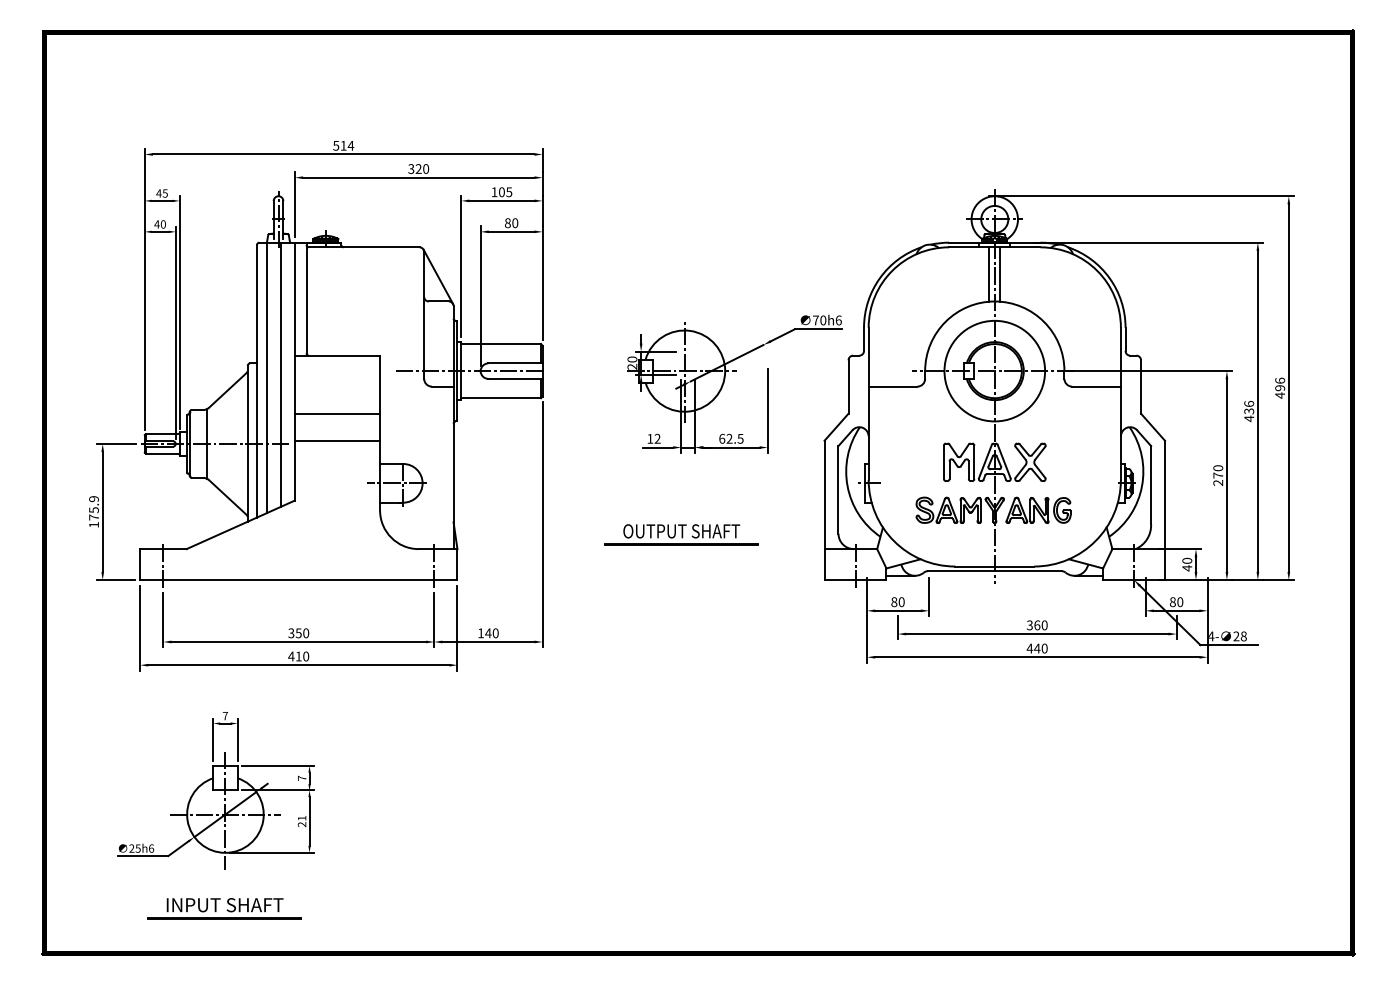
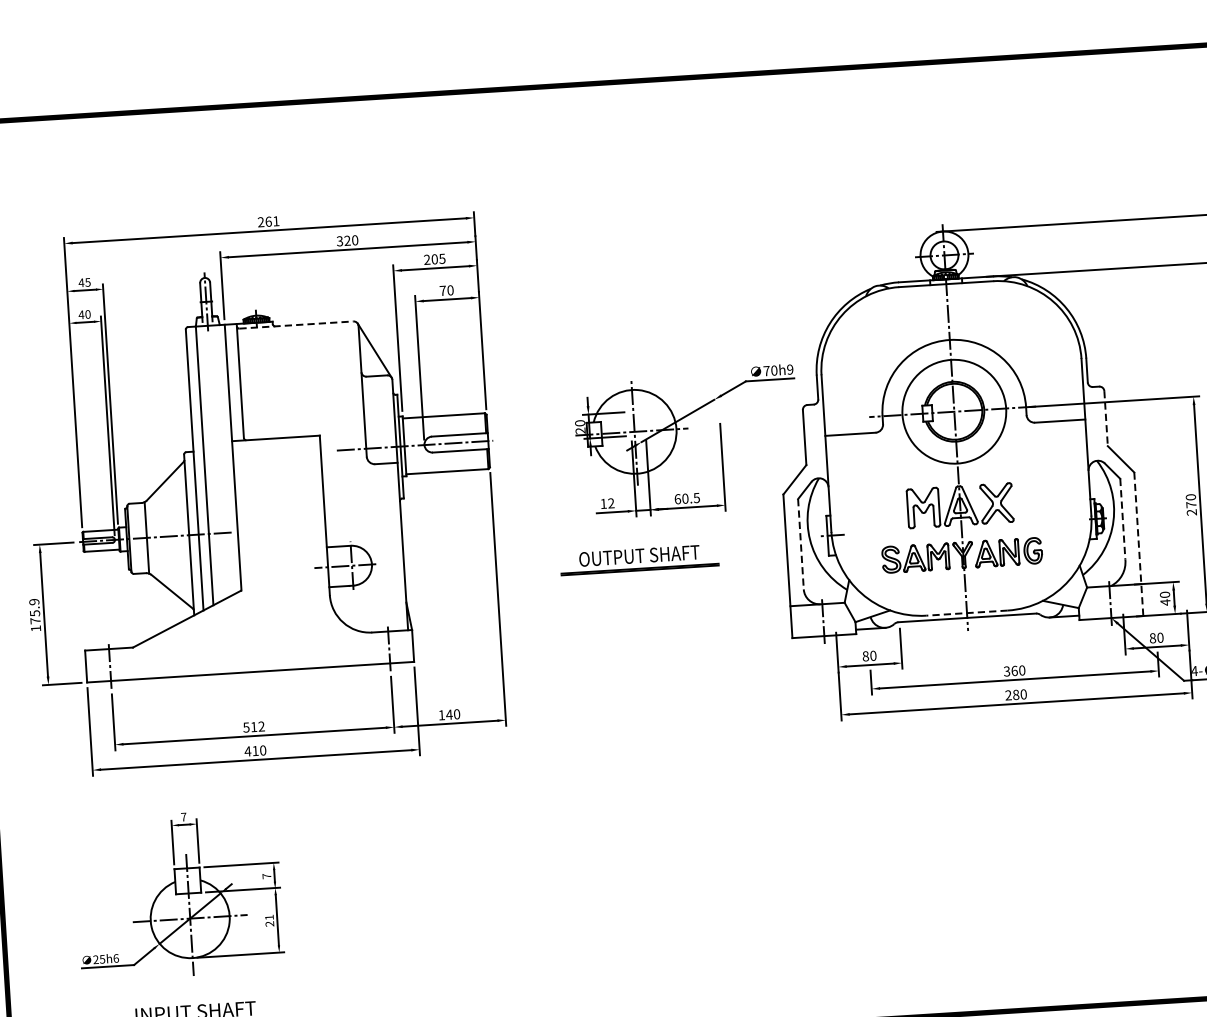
text: (343, 145) -> (268, 221), 514 -> 261
text: (494, 191) -> (427, 259), 105 -> 205
text: (507, 223) -> (442, 291), 80 -> 70
line: (364, 247) -> (296, 325), solid -> dashed
line: (989, 274) -> (942, 312), removed
line: (1000, 274) -> (953, 311), removed
text: (838, 320) -> (789, 369), 70h6 -> 70h9
line: (281, 374) -> (219, 461), removed
line: (1141, 387) -> (1106, 419), solid -> dashed
line: (337, 413) -> (279, 498), removed
text: (729, 438) -> (685, 498), 62.5 -> 60.5
line: (337, 440) -> (281, 525), removed
line: (1151, 485) -> (1123, 519), solid -> dashed
line: (838, 489) -> (800, 543), solid -> dashed
line: (1165, 510) -> (1139, 544), solid -> dashed
part: (681, 534) -> (639, 559), moved
line: (994, 566) -> (966, 613), solid -> dashed
text: (298, 633) -> (253, 727), 350 -> 512
text: (1033, 648) -> (1012, 695), 440 -> 280

